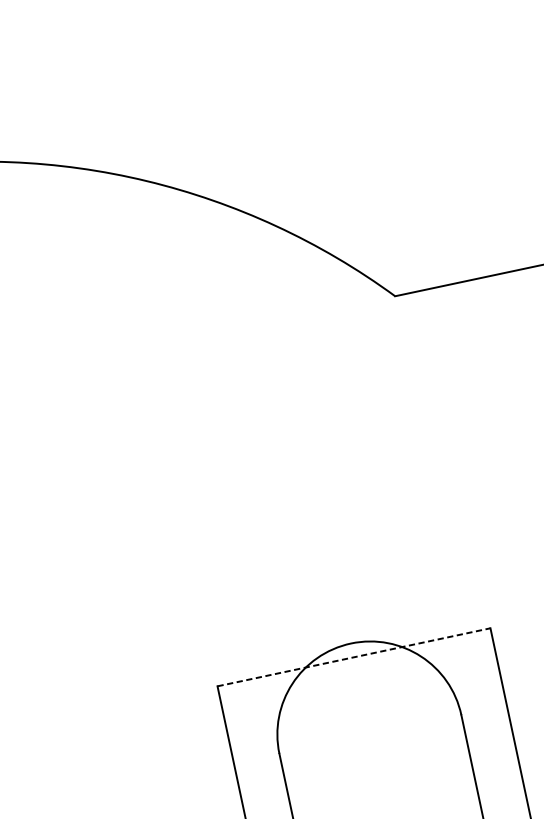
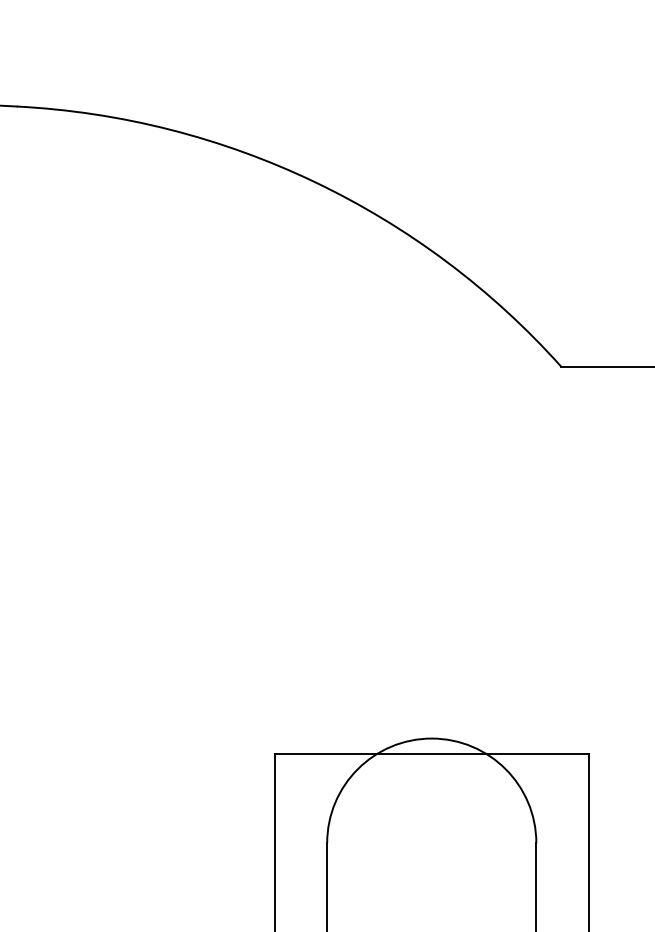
line: (353, 657) -> (431, 754), dashed -> solid

